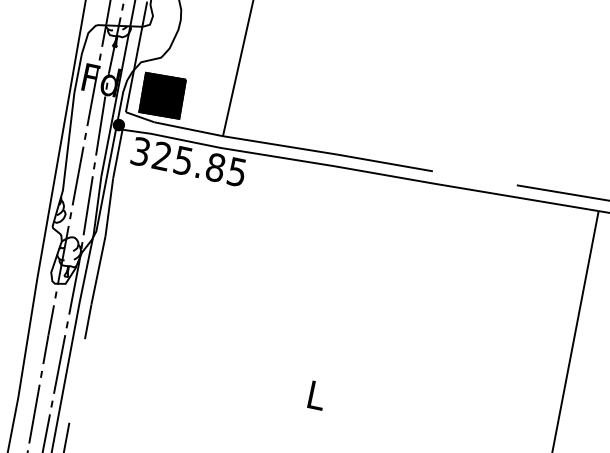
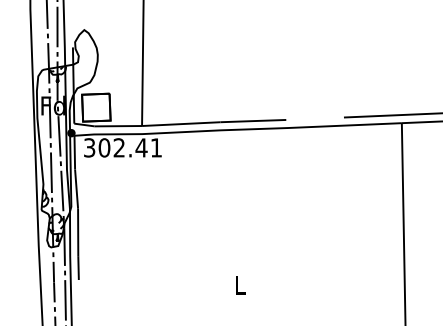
fill: (162, 95) -> (96, 107), removed
text: (198, 163) -> (129, 147), 325.85 -> 302.41

